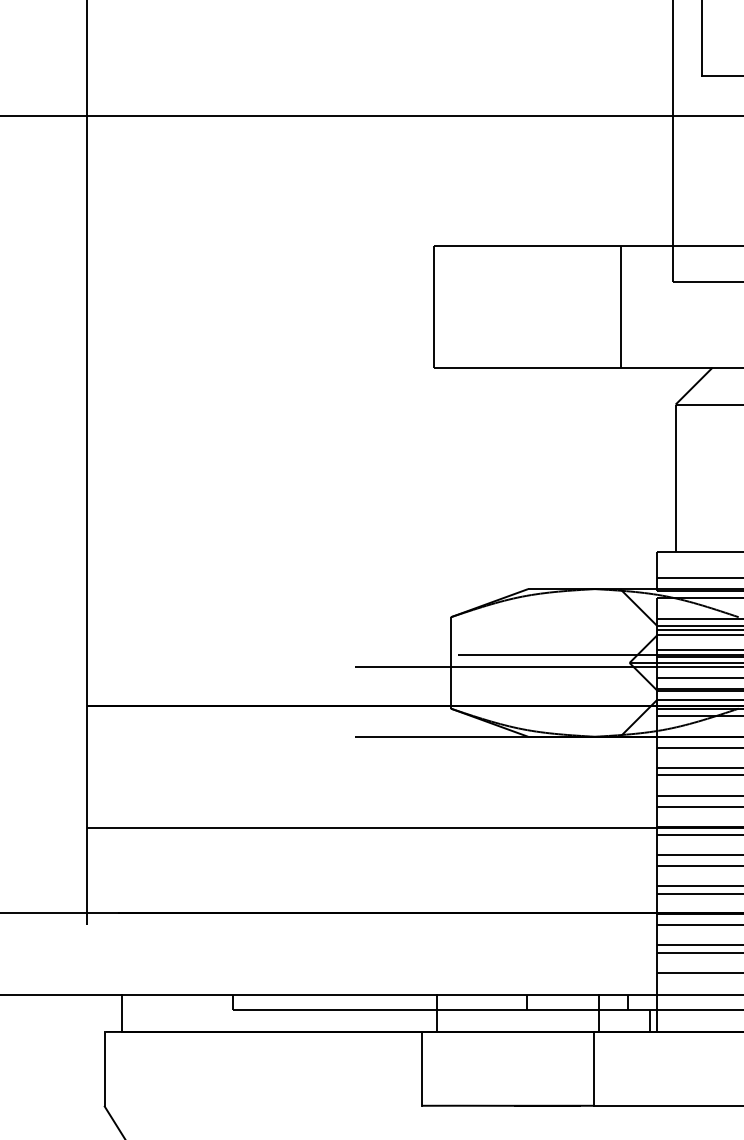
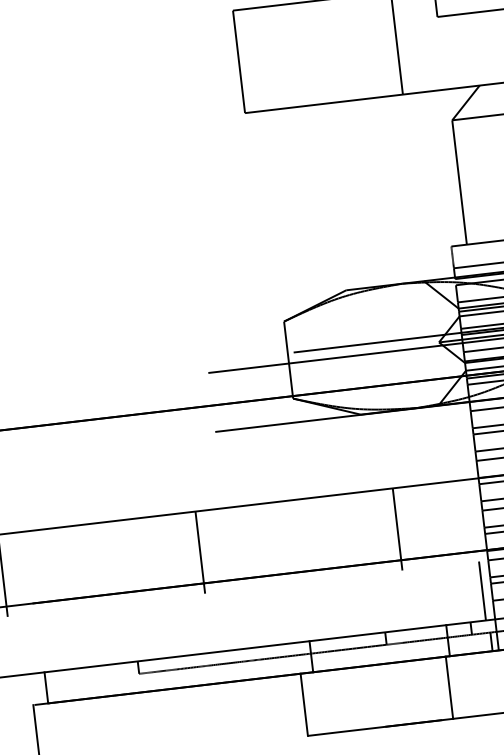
line: (321, 876) -> (200, 552), added
line: (555, 876) -> (397, 529), added
line: (646, 960) -> (482, 591), added

